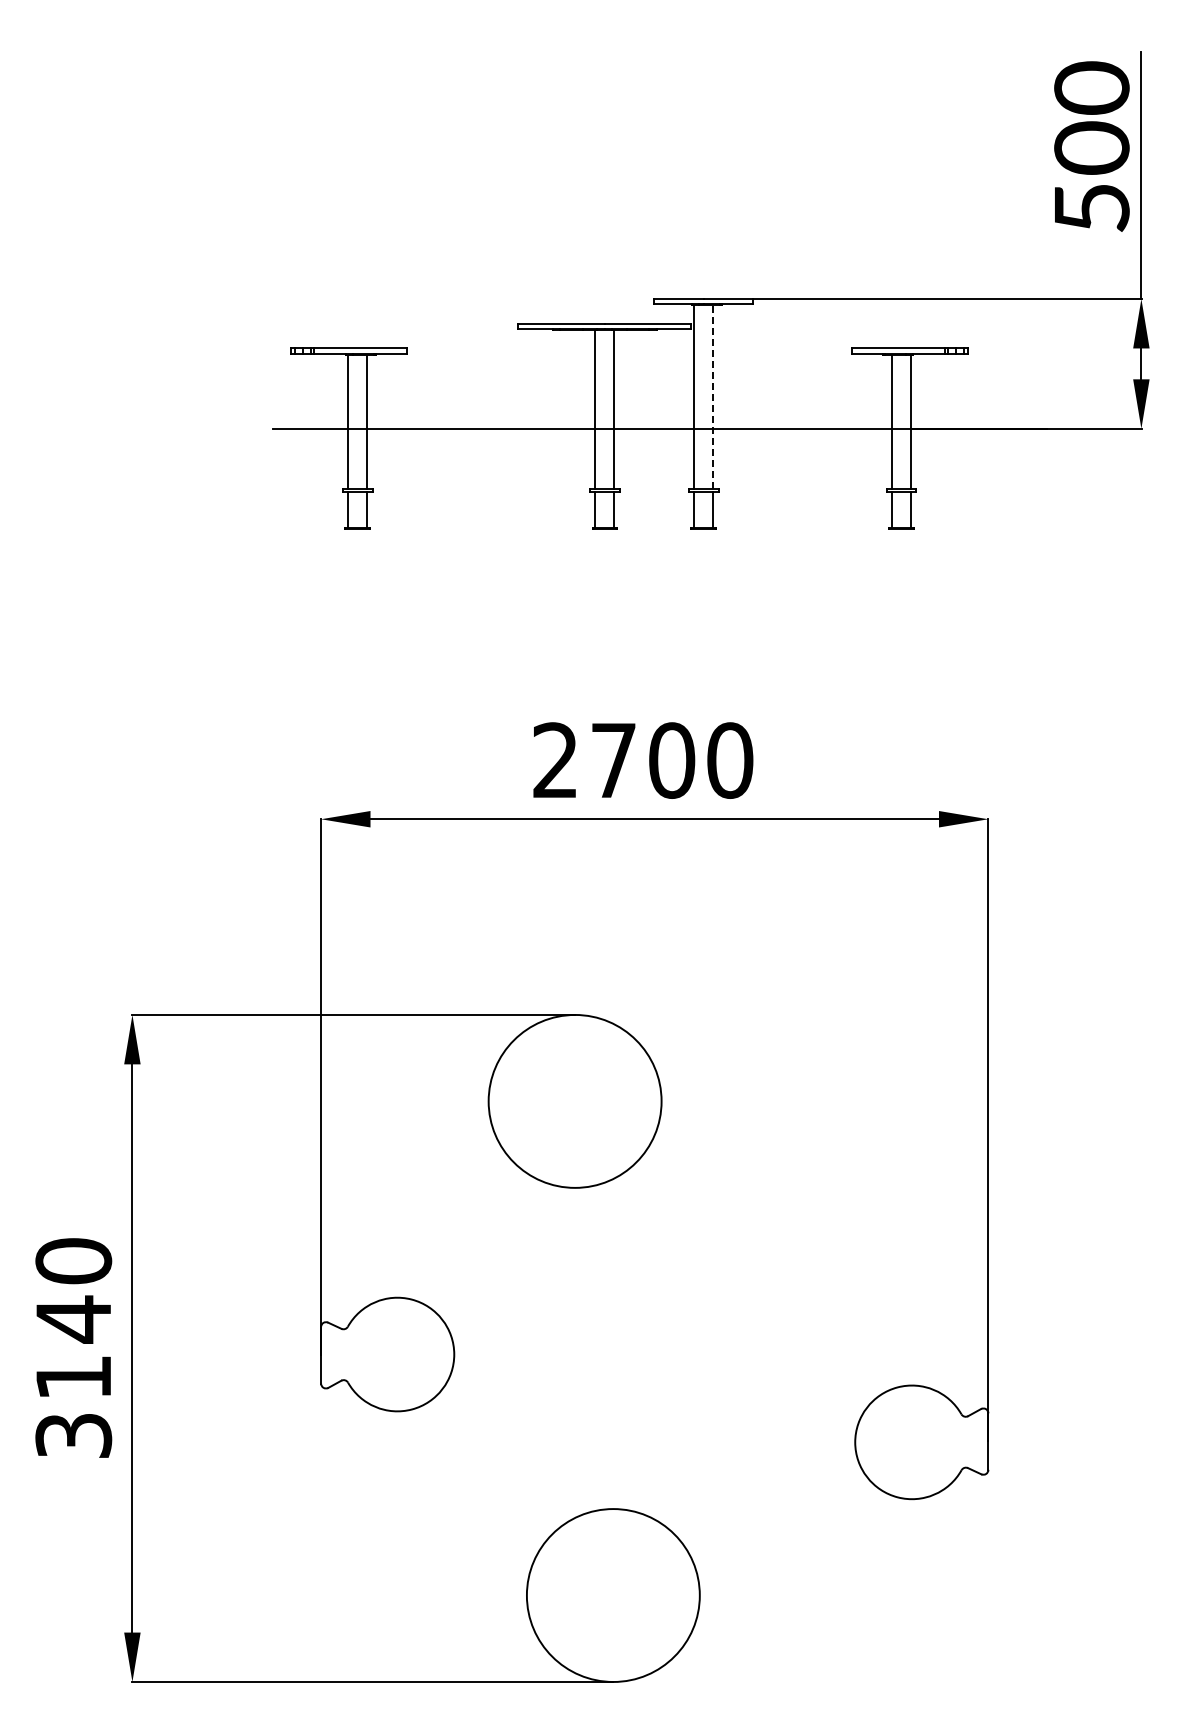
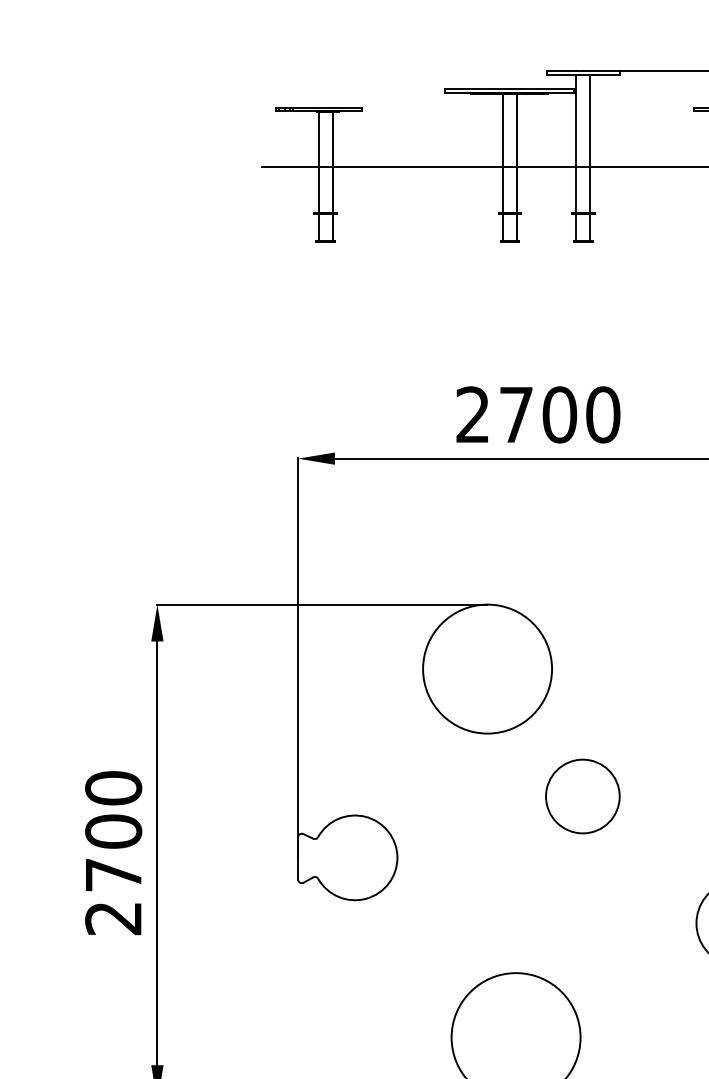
line: (713, 396) -> (590, 143), dashed -> solid
circle: (702, 1272) -> (582, 796), added
text: (73, 1376) -> (113, 874), 3140 -> 2700

